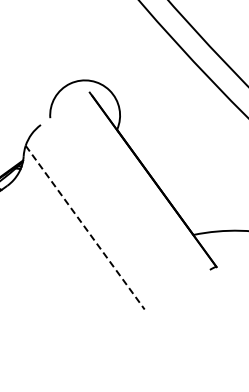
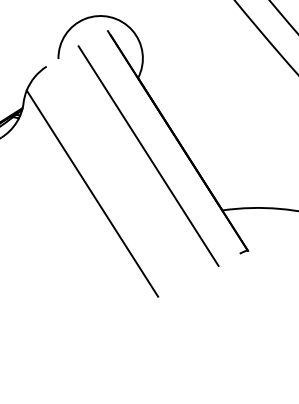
line: (129, 193) -> (148, 155), added
line: (85, 228) -> (92, 194), dashed -> solid

